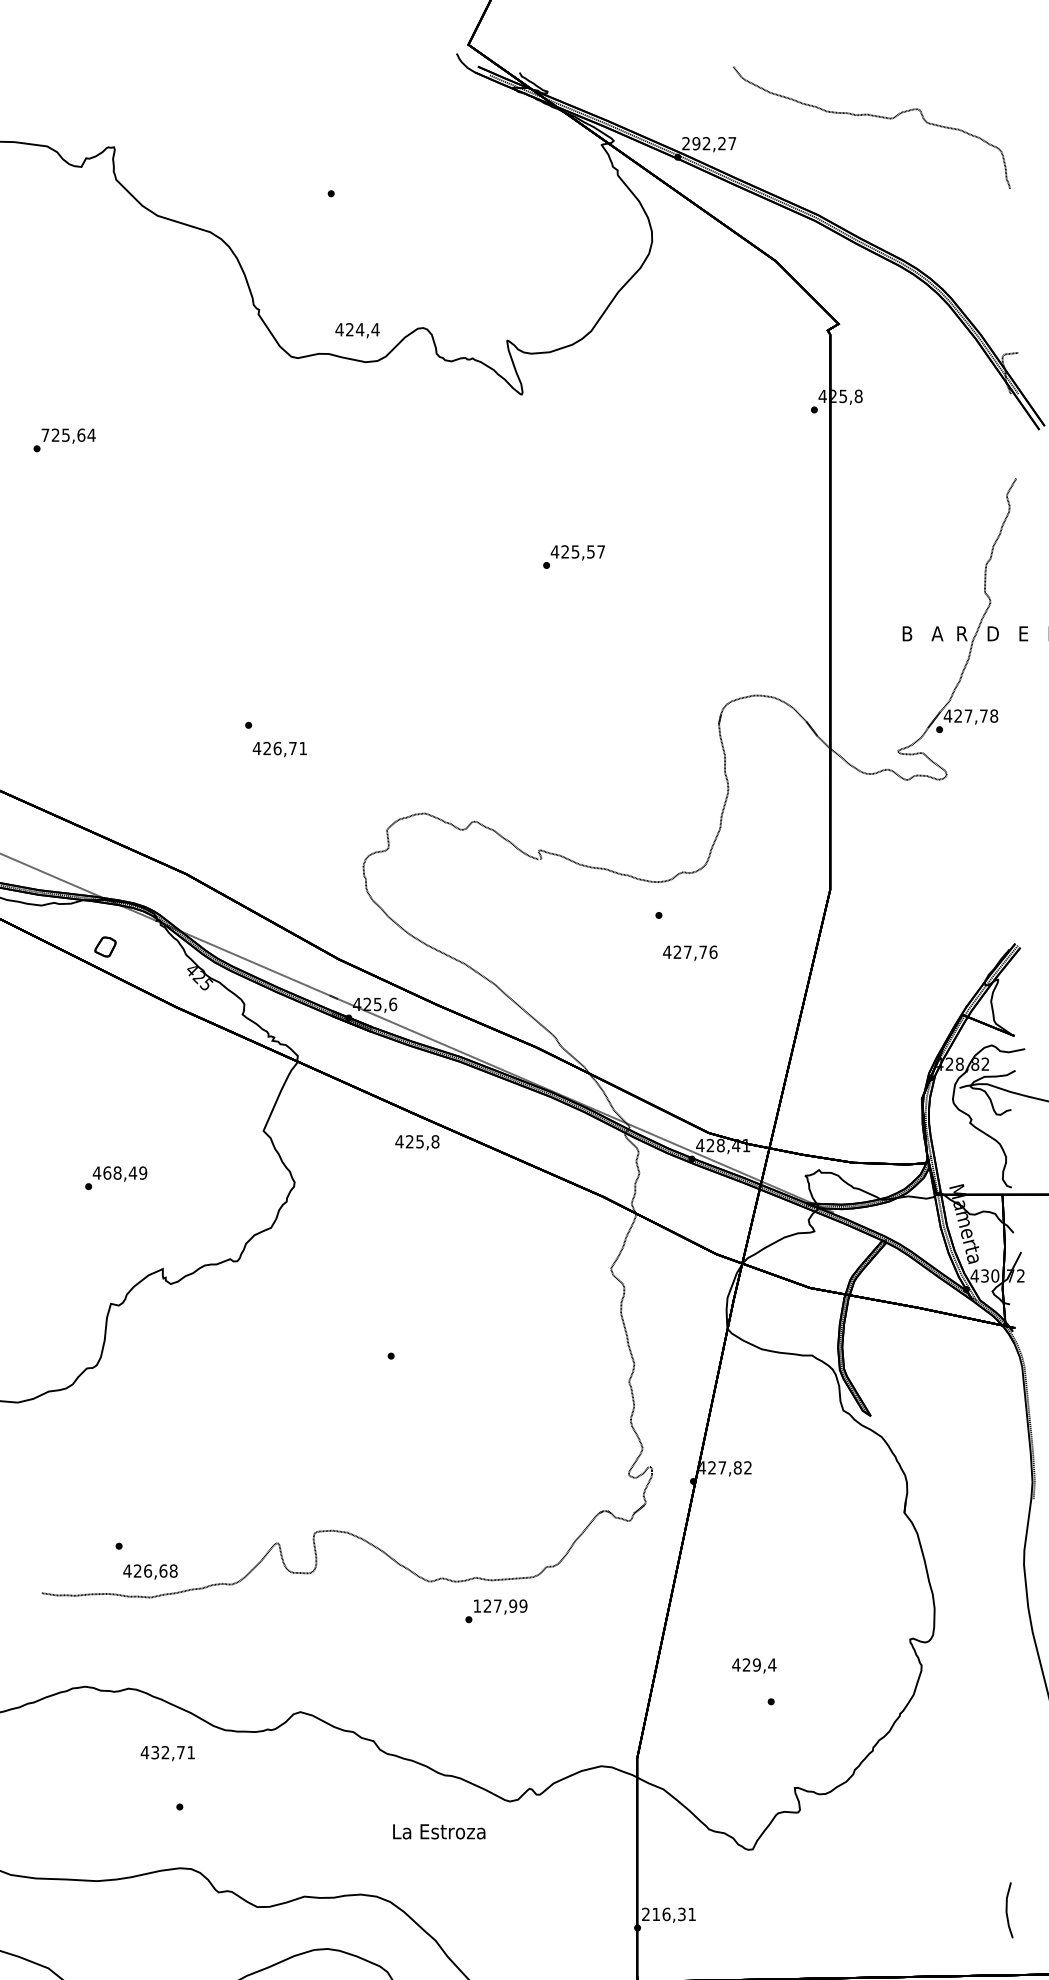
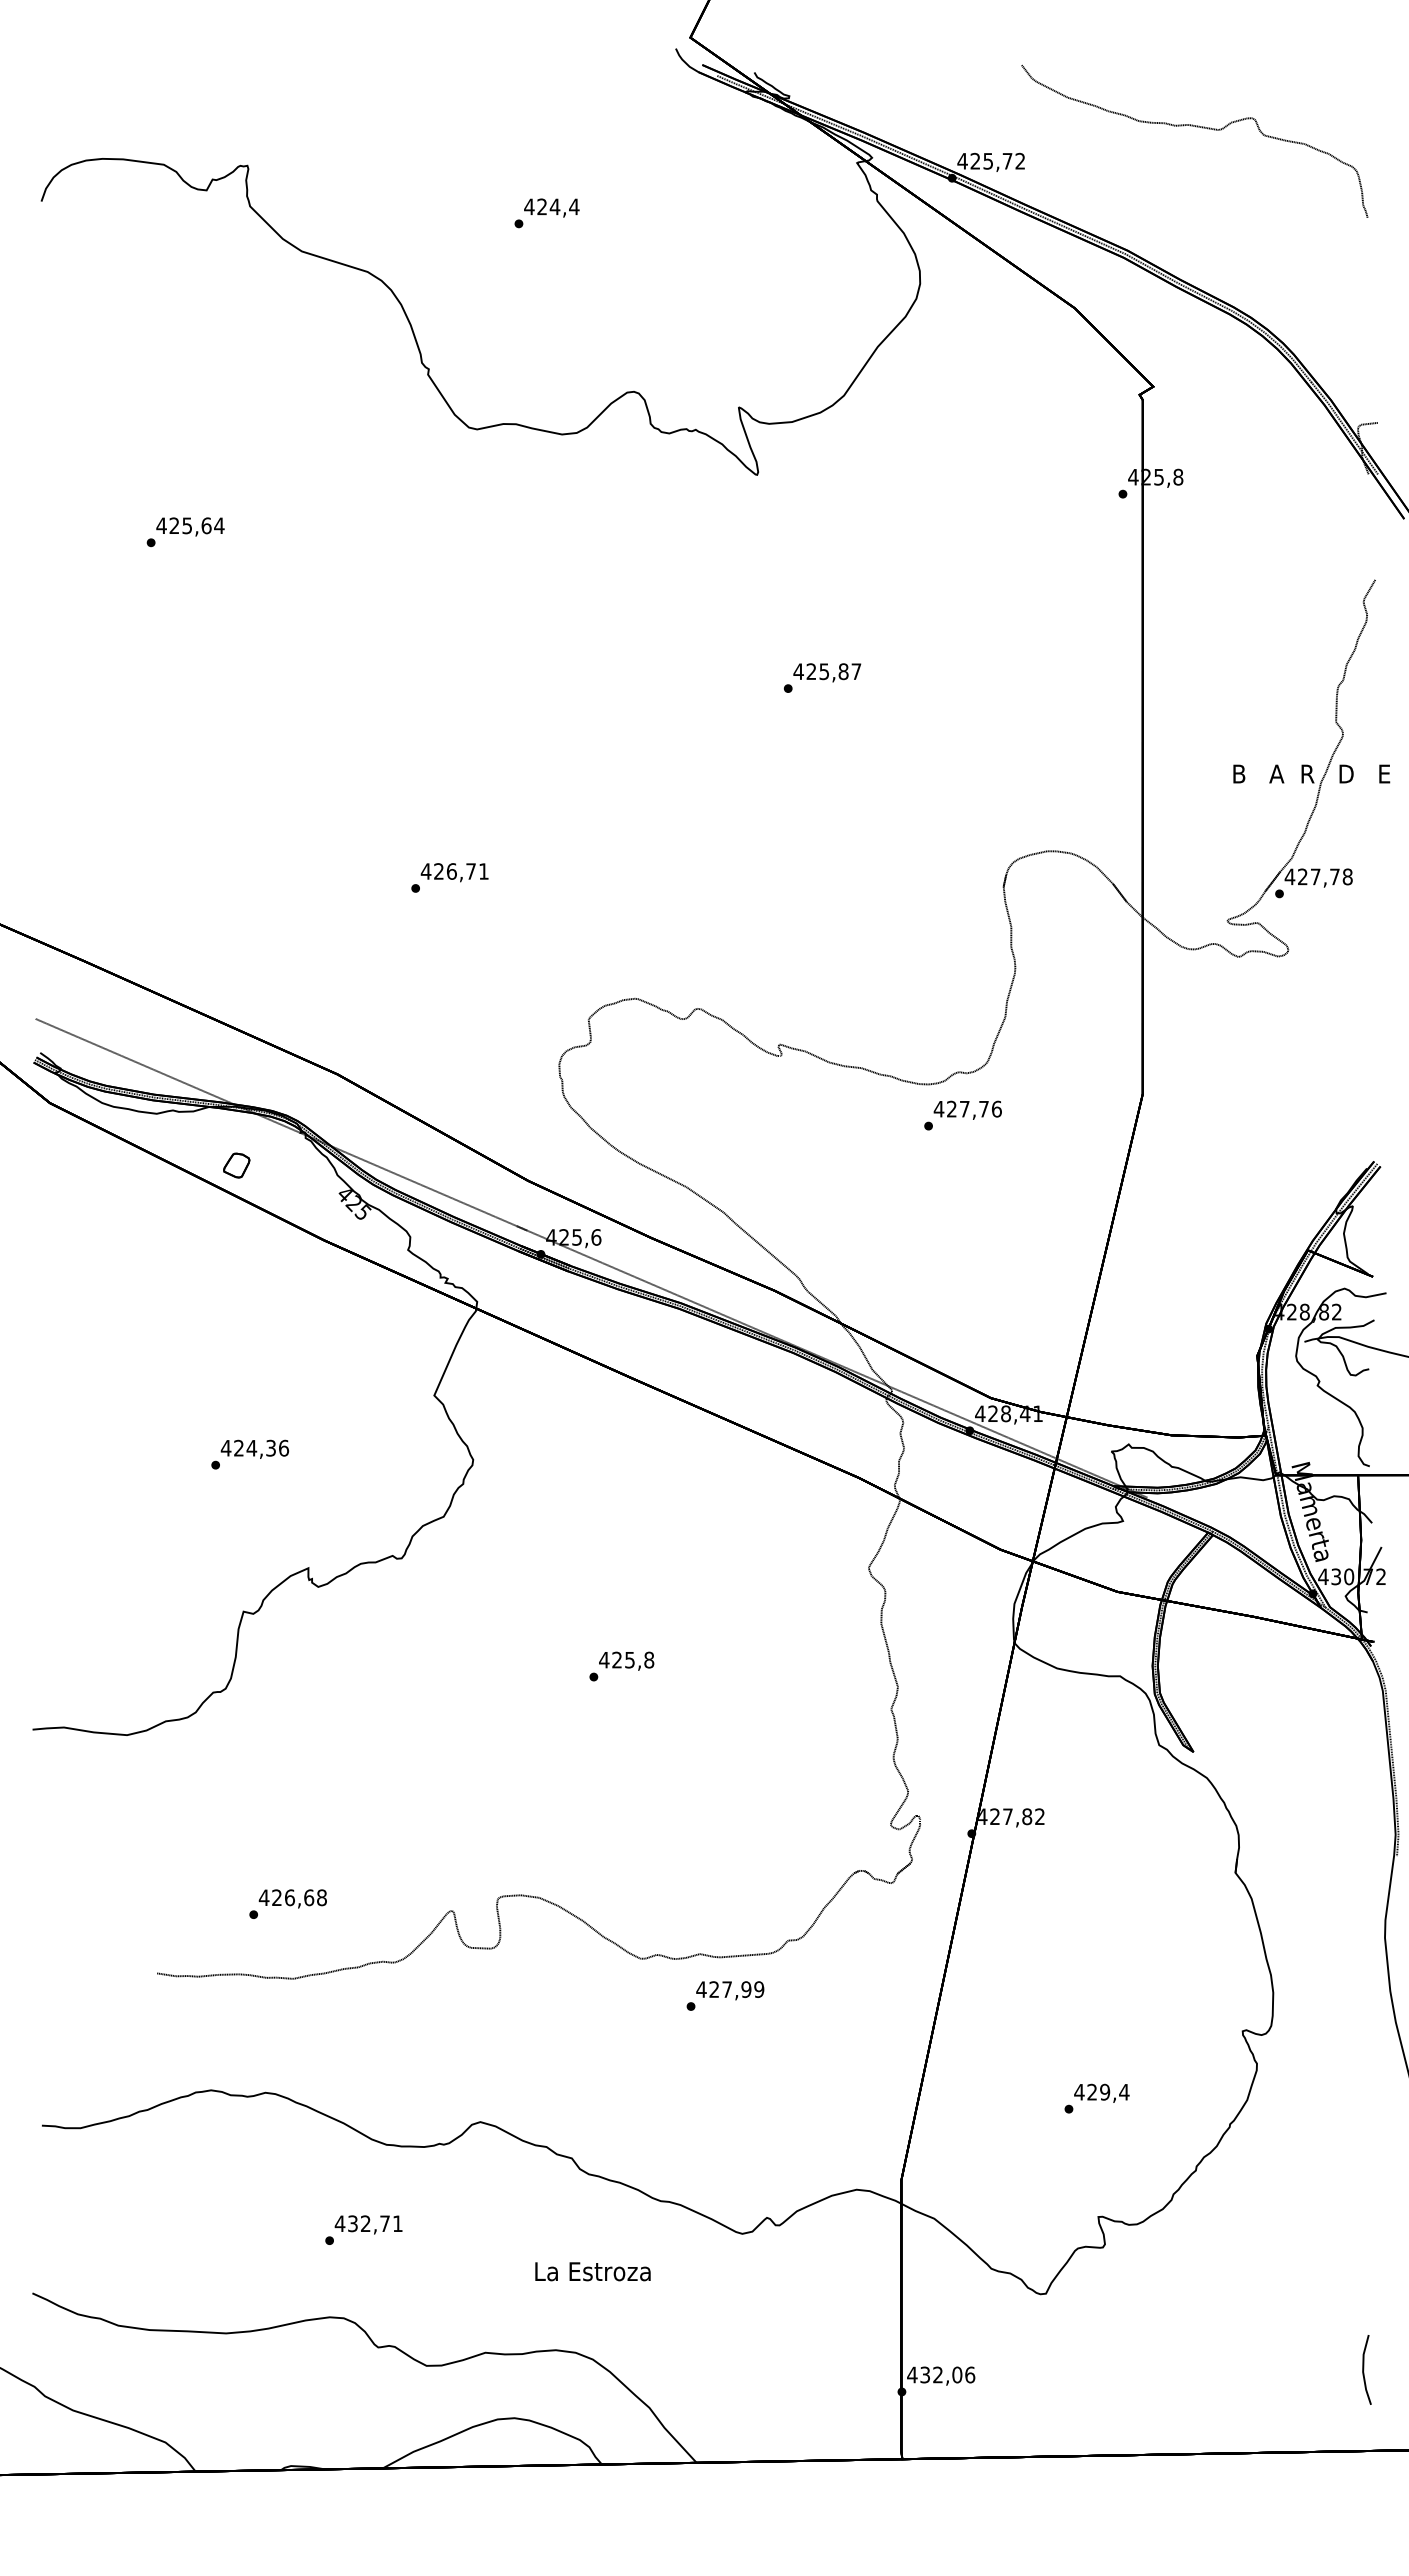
text: (709, 143) -> (991, 160), 292,27 -> 425,72
text: (357, 330) -> (551, 207), moved
text: (45, 435) -> (161, 525), 725,64 -> 425,64
text: (590, 551) -> (843, 671), 425,57 -> 425,87
text: (279, 749) -> (454, 872), moved
text: (690, 952) -> (967, 1109), moved
text: (417, 1142) -> (626, 1660), moved
text: (125, 1172) -> (261, 1447), 468,49 -> 424,36
text: (150, 1571) -> (292, 1898), moved
text: (477, 1606) -> (701, 1989), 127,99 -> 427,99
text: (754, 1665) -> (1101, 2092), moved
text: (167, 1753) -> (368, 2224), moved
text: (438, 1831) -> (592, 2271), moved
text: (669, 1914) -> (941, 2374), 216,31 -> 432,06

